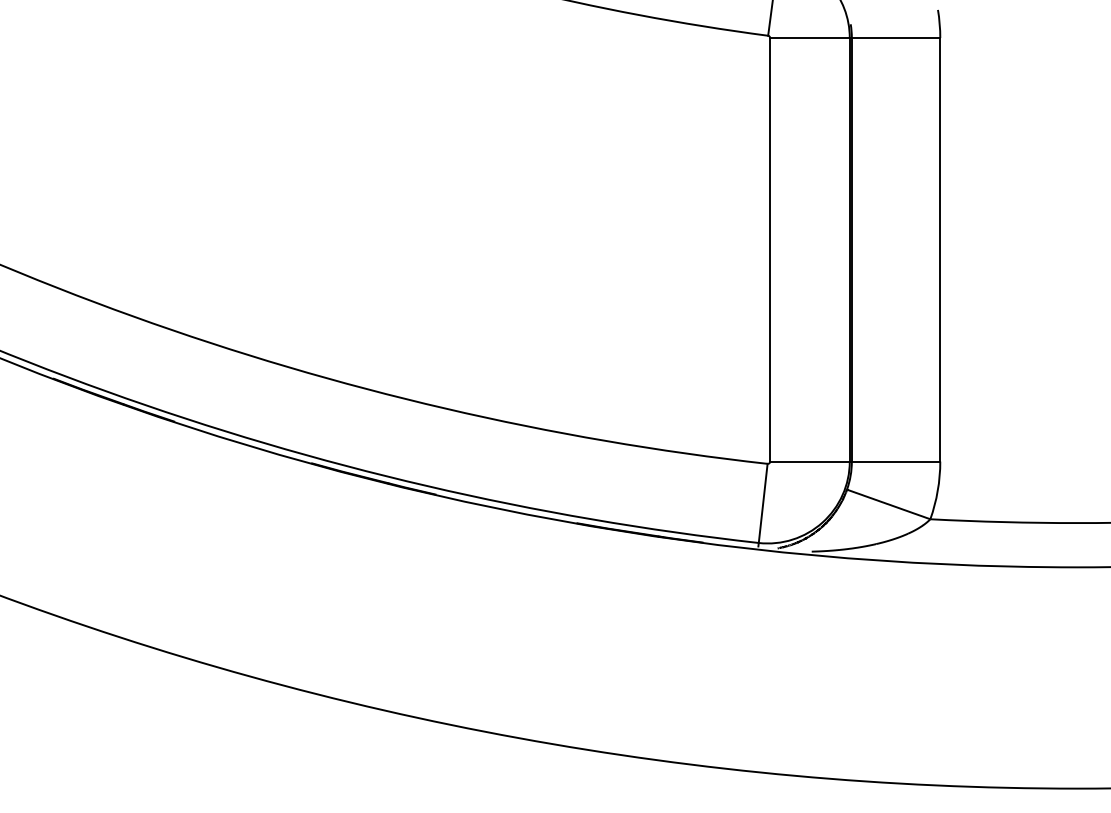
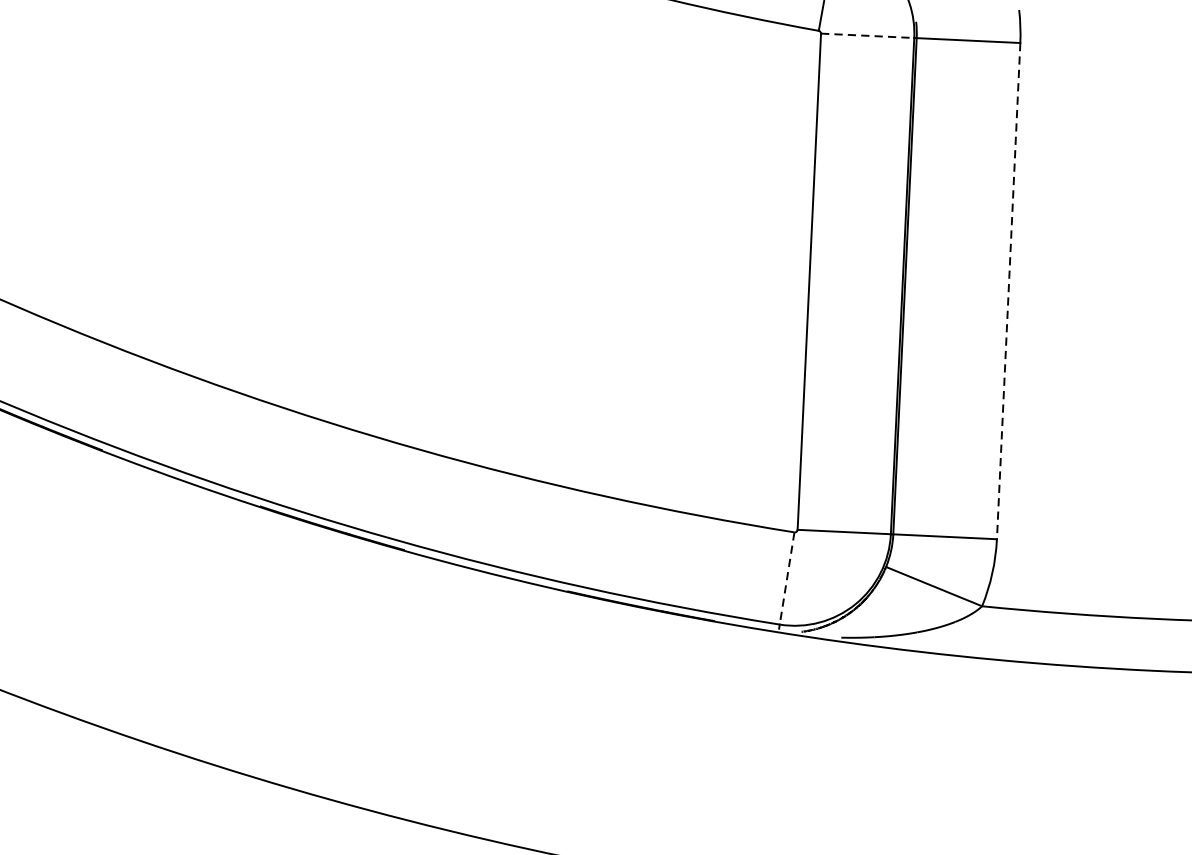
line: (809, 38) -> (867, 36), solid -> dashed
line: (940, 249) -> (1008, 290), solid -> dashed
line: (763, 503) -> (787, 578), solid -> dashed

